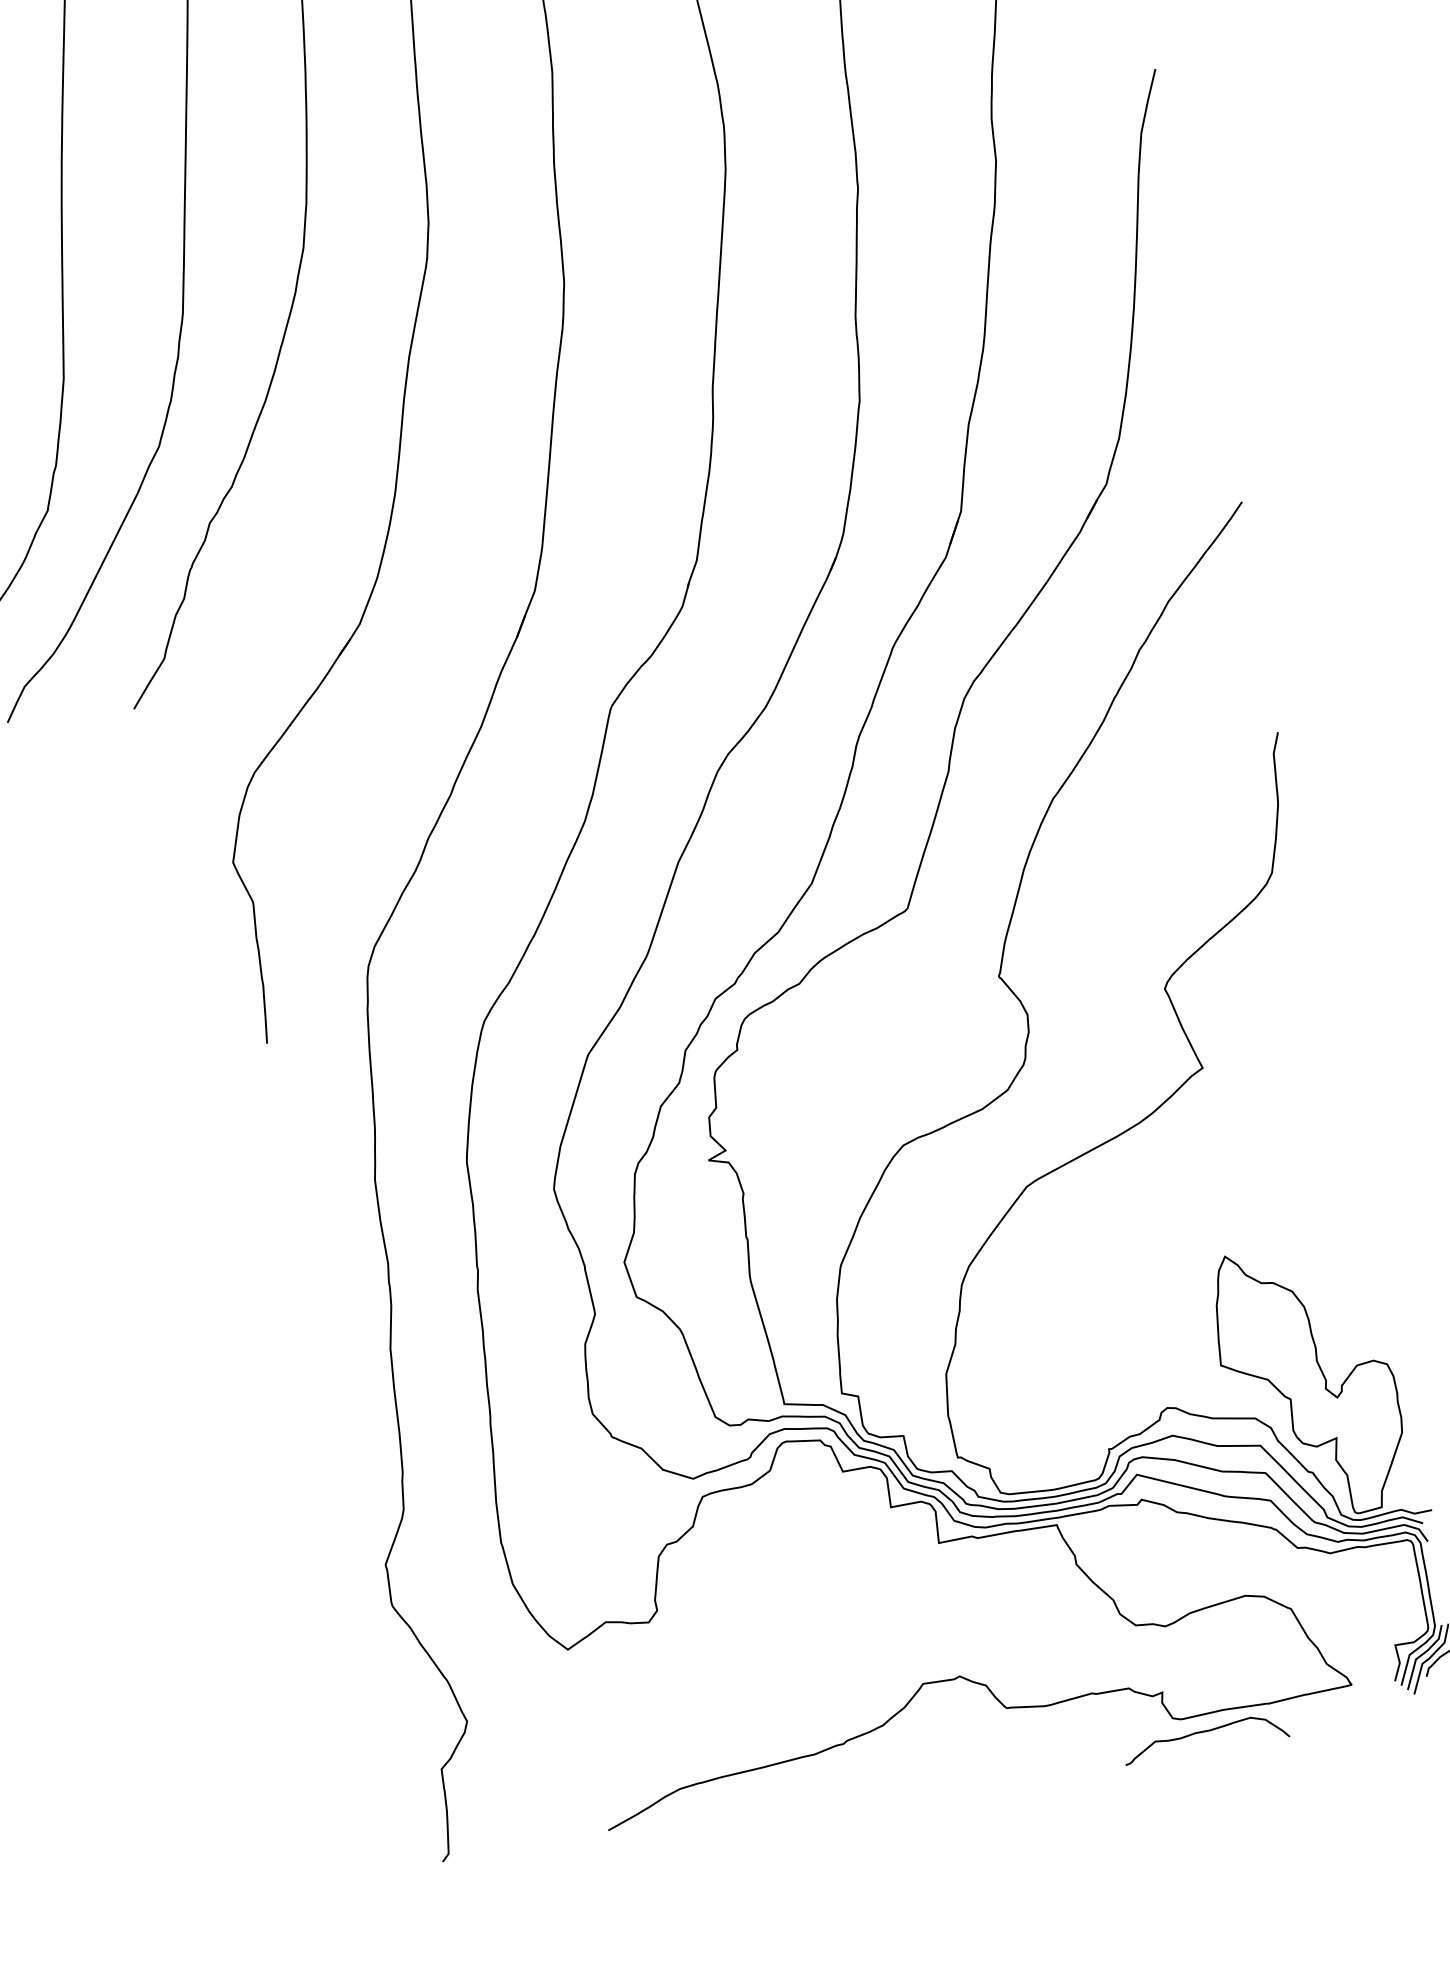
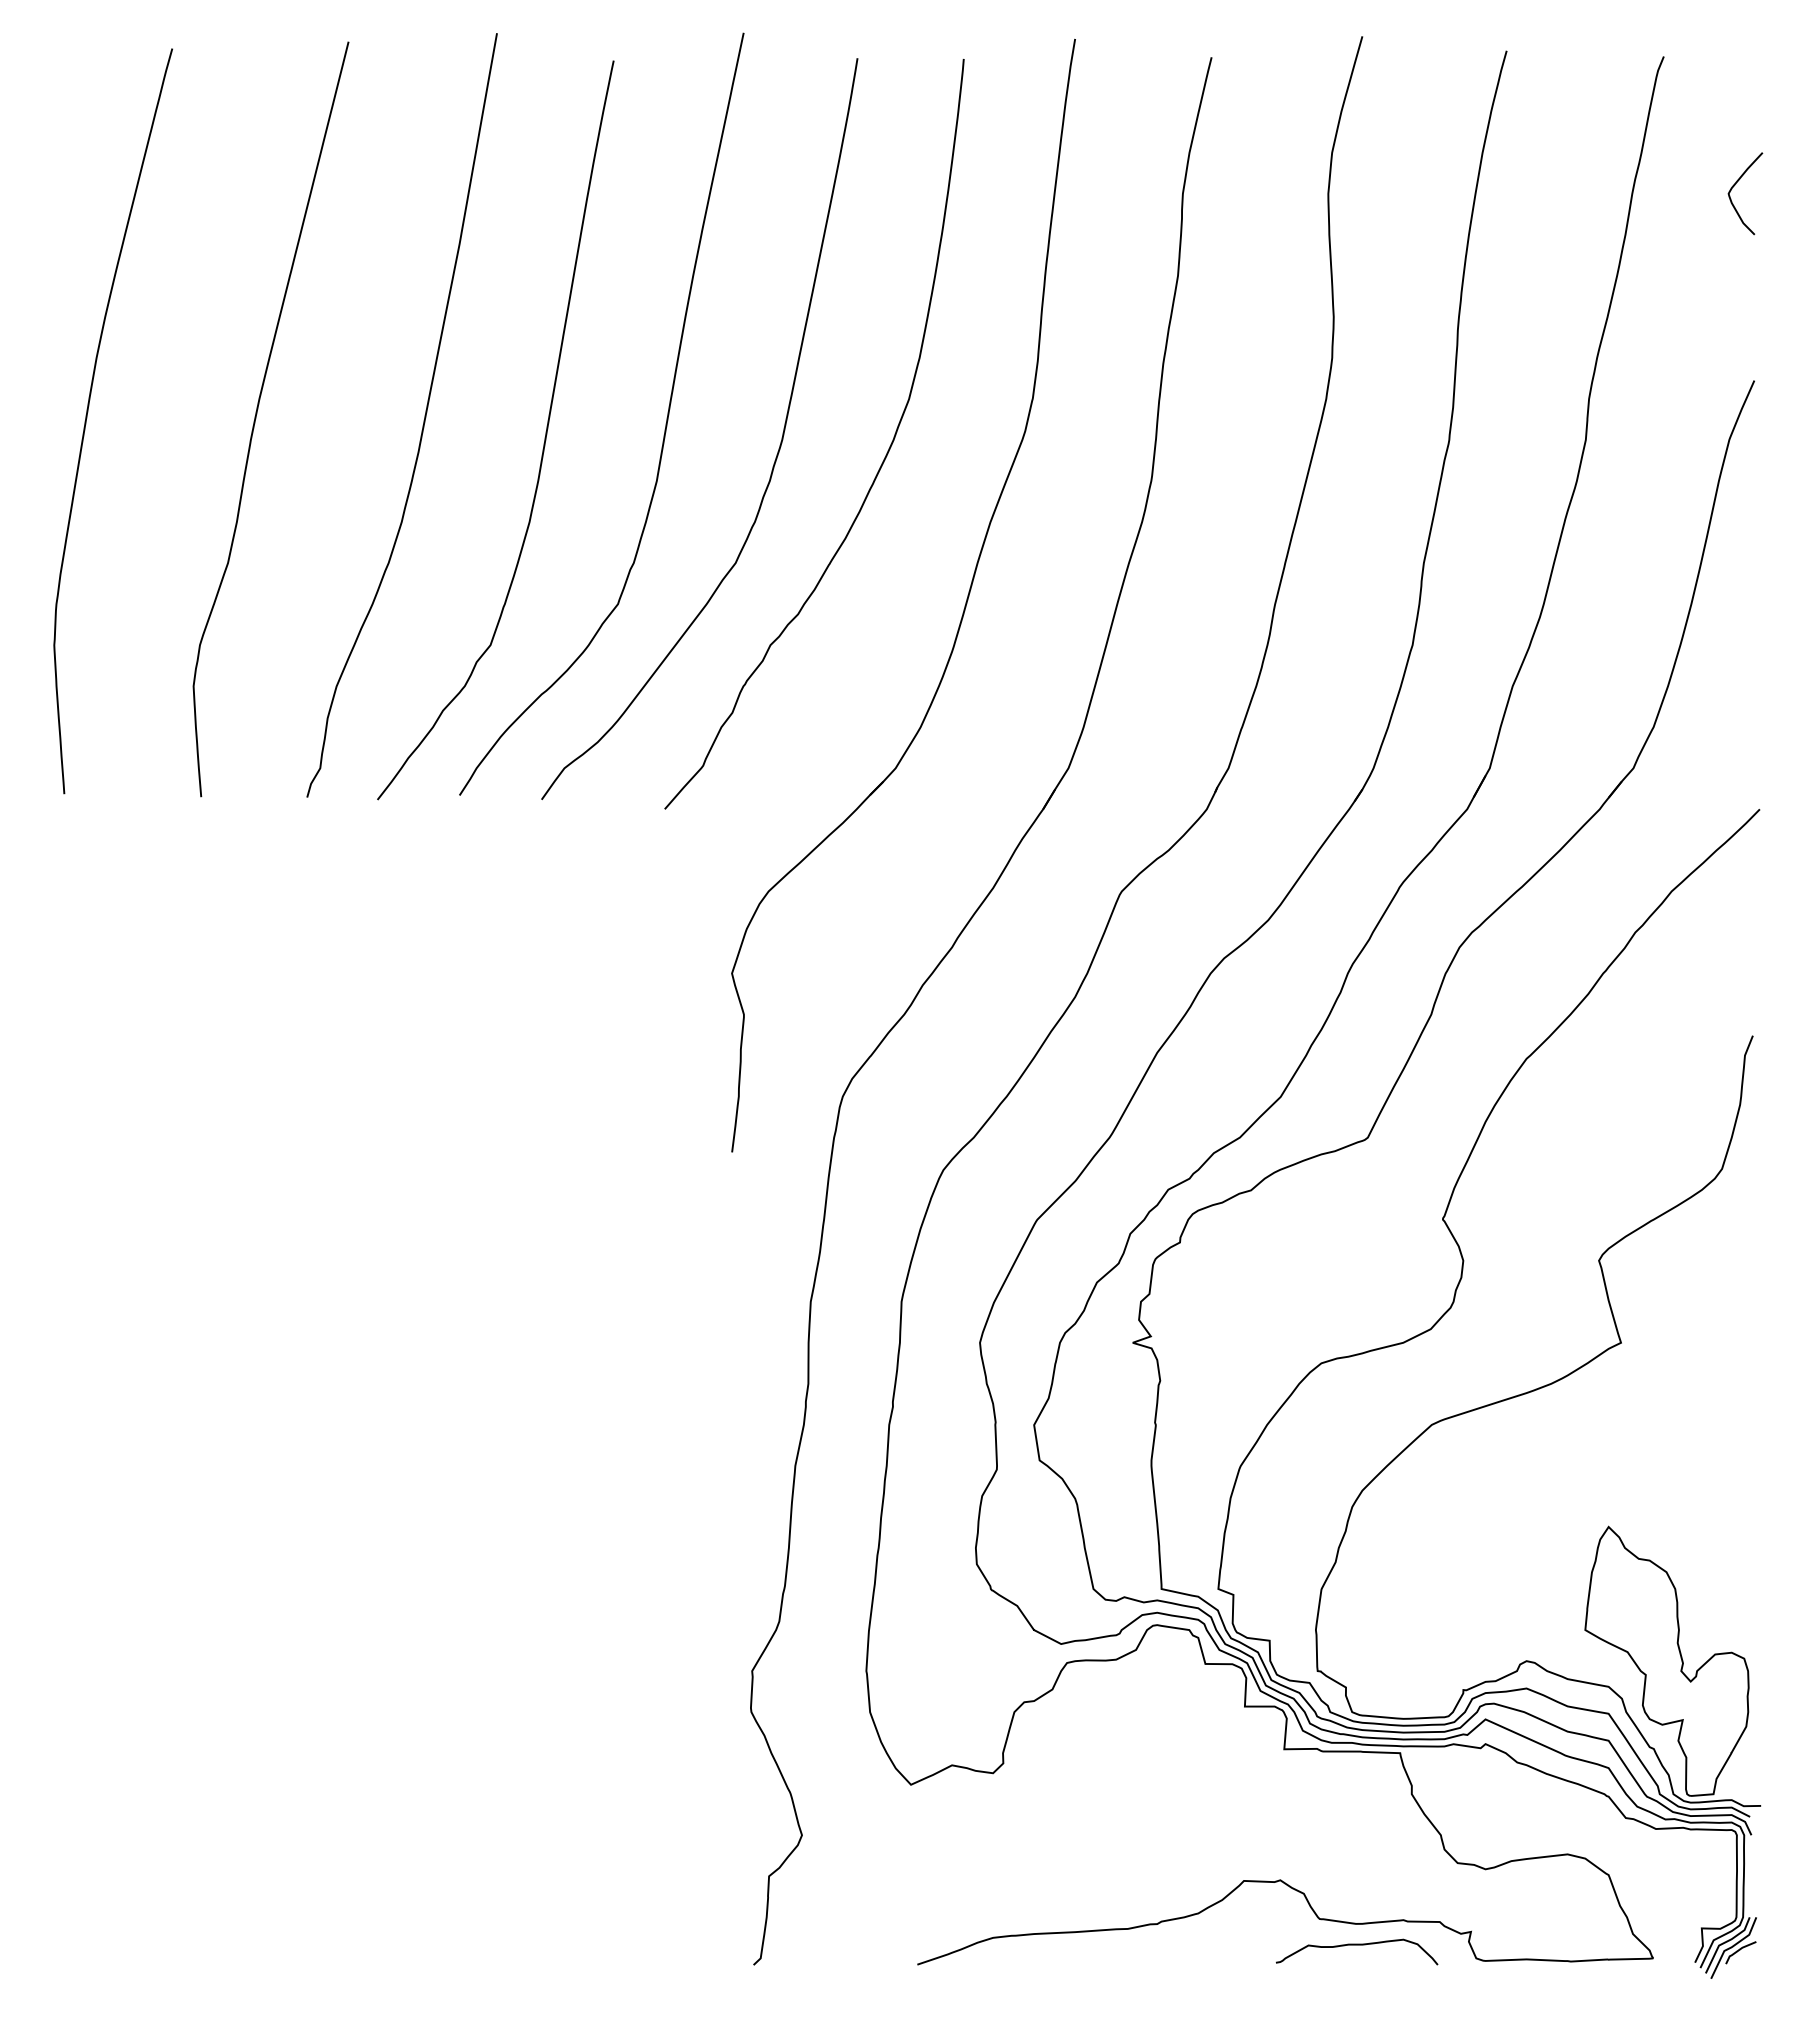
curve: (1204, 1732) -> (1357, 1945), moved

